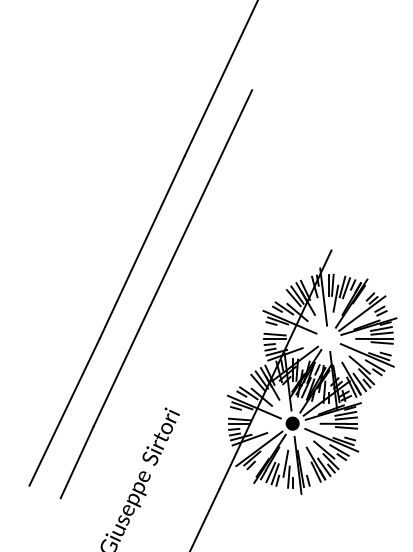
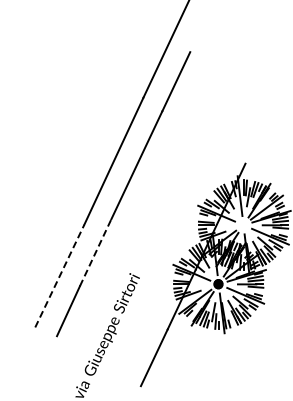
line: (116, 378) -> (95, 252), solid -> dashed
line: (64, 412) -> (59, 276), solid -> dashed

